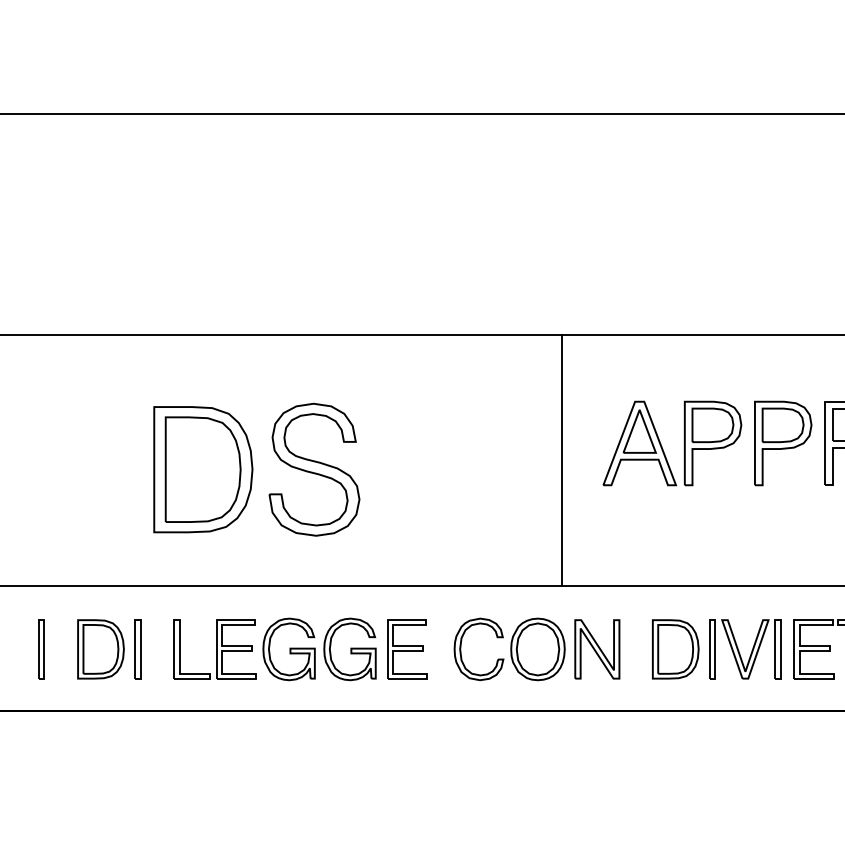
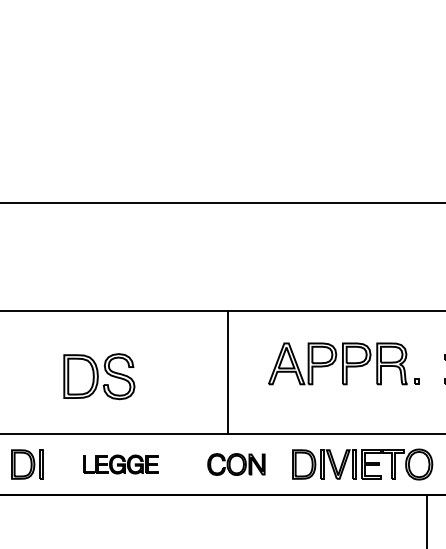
line: (561, 461) -> (227, 372), moved
part: (257, 469) -> (99, 376), size x0.7
part: (300, 649) -> (120, 464), size x0.6
part: (537, 649) -> (236, 464), size x0.7

